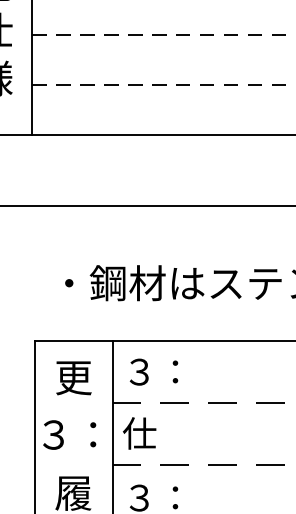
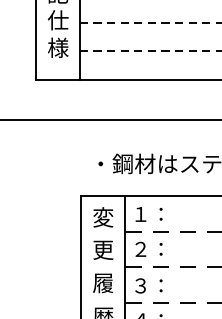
text: (139, 372) -> (140, 214), ３： -> １：
text: (74, 377) -> (103, 217), 更 -> 変
text: (70, 433) -> (101, 249), ３： -> 更
text: (149, 433) -> (146, 249), 仕 -> ２：

